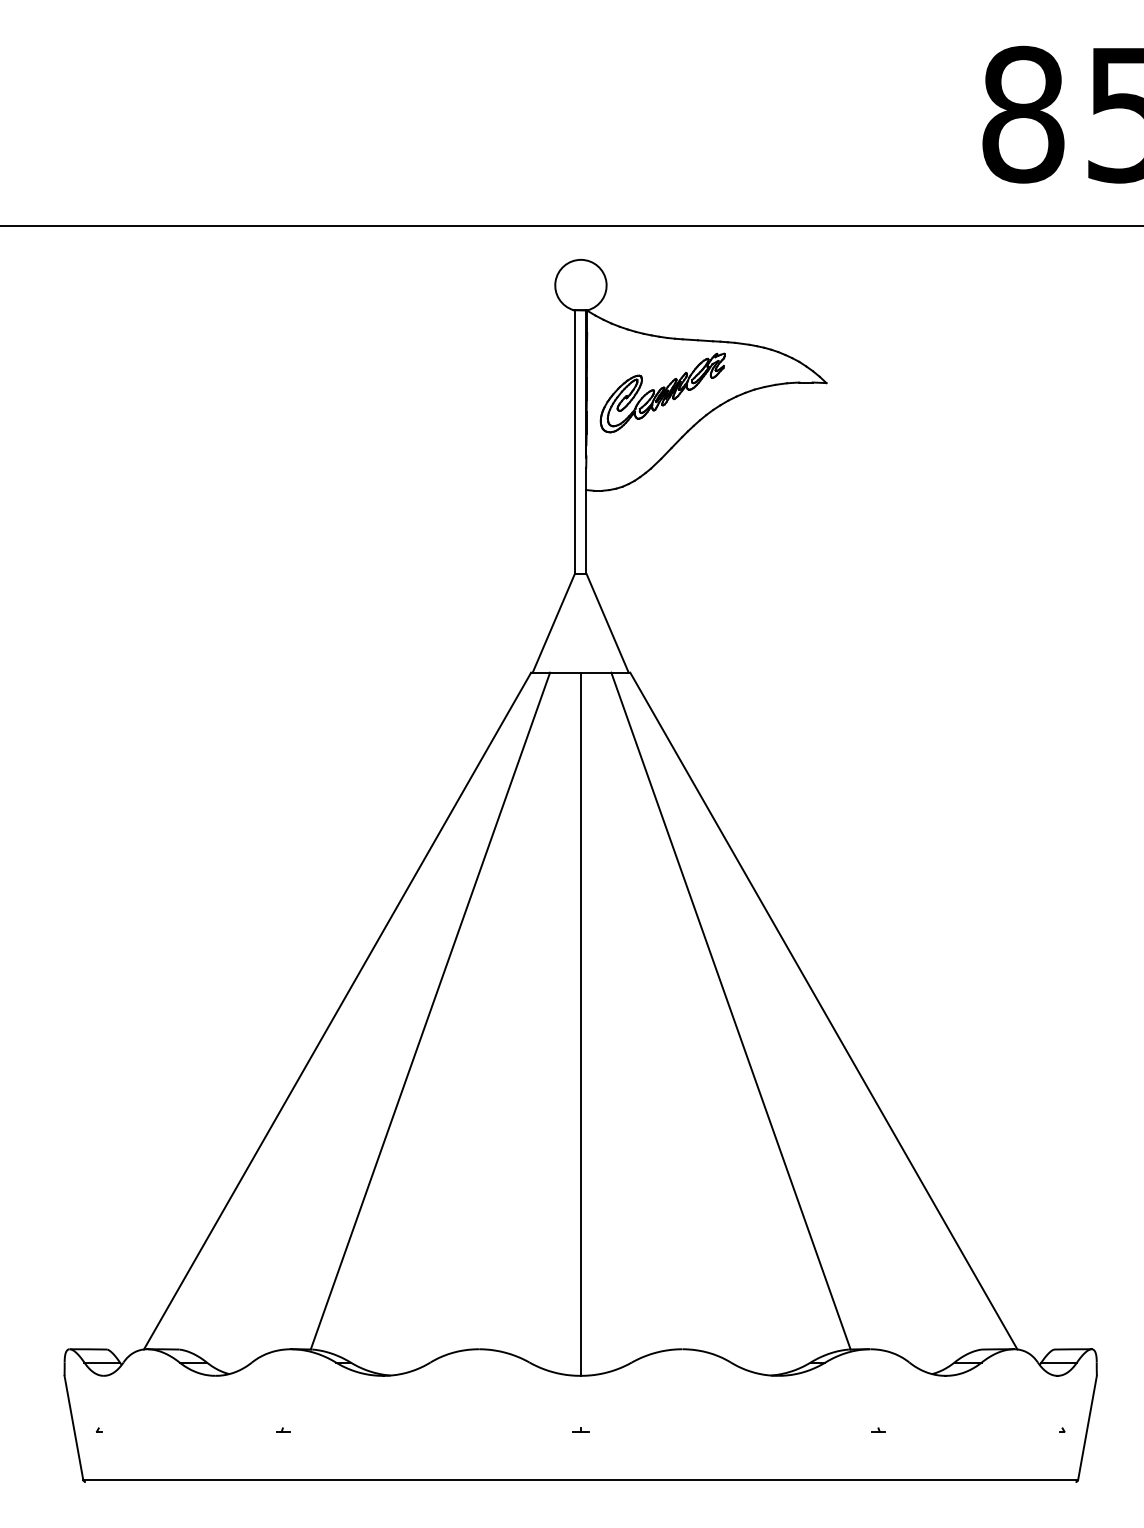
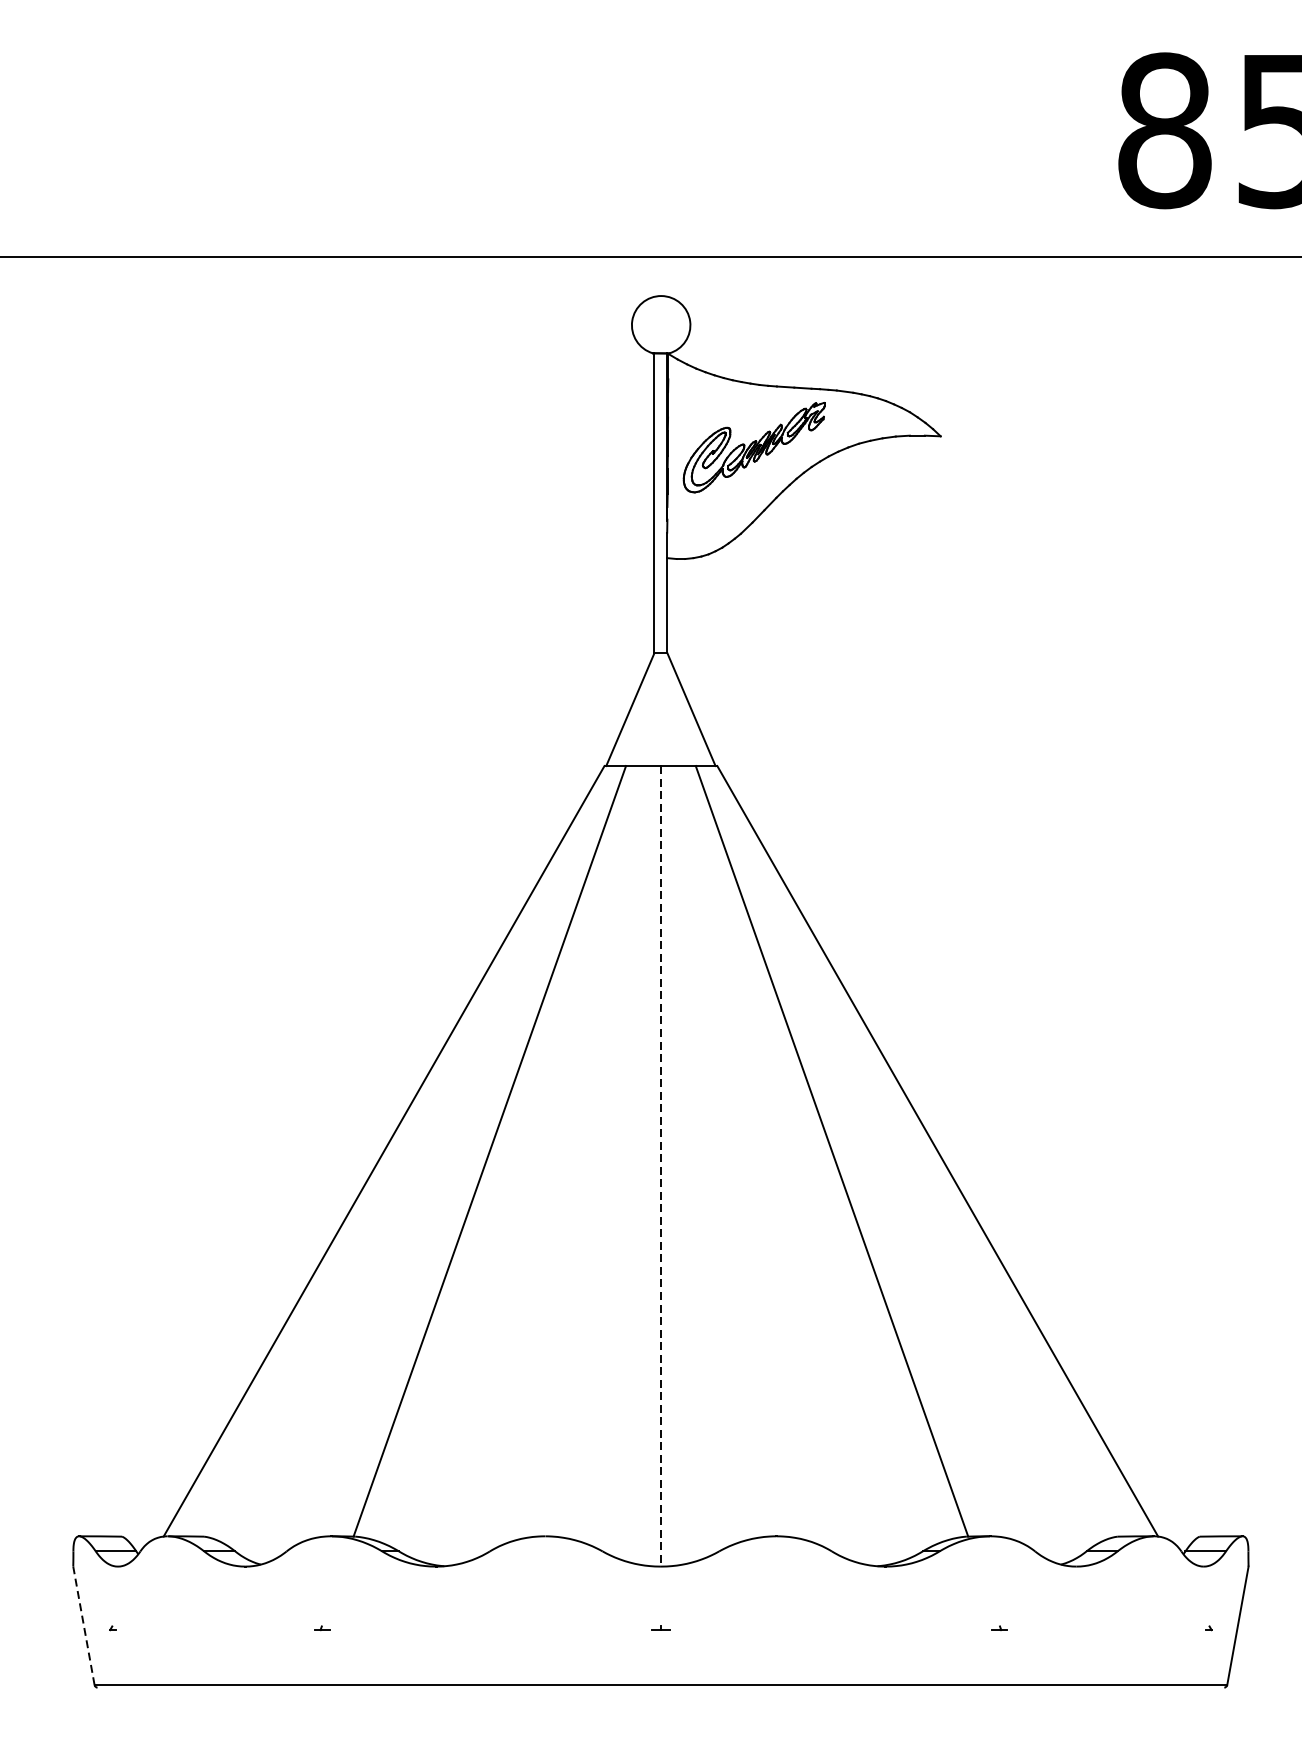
line: (580, 1024) -> (660, 1166), solid -> dashed
line: (73, 1427) -> (83, 1625), solid -> dashed

